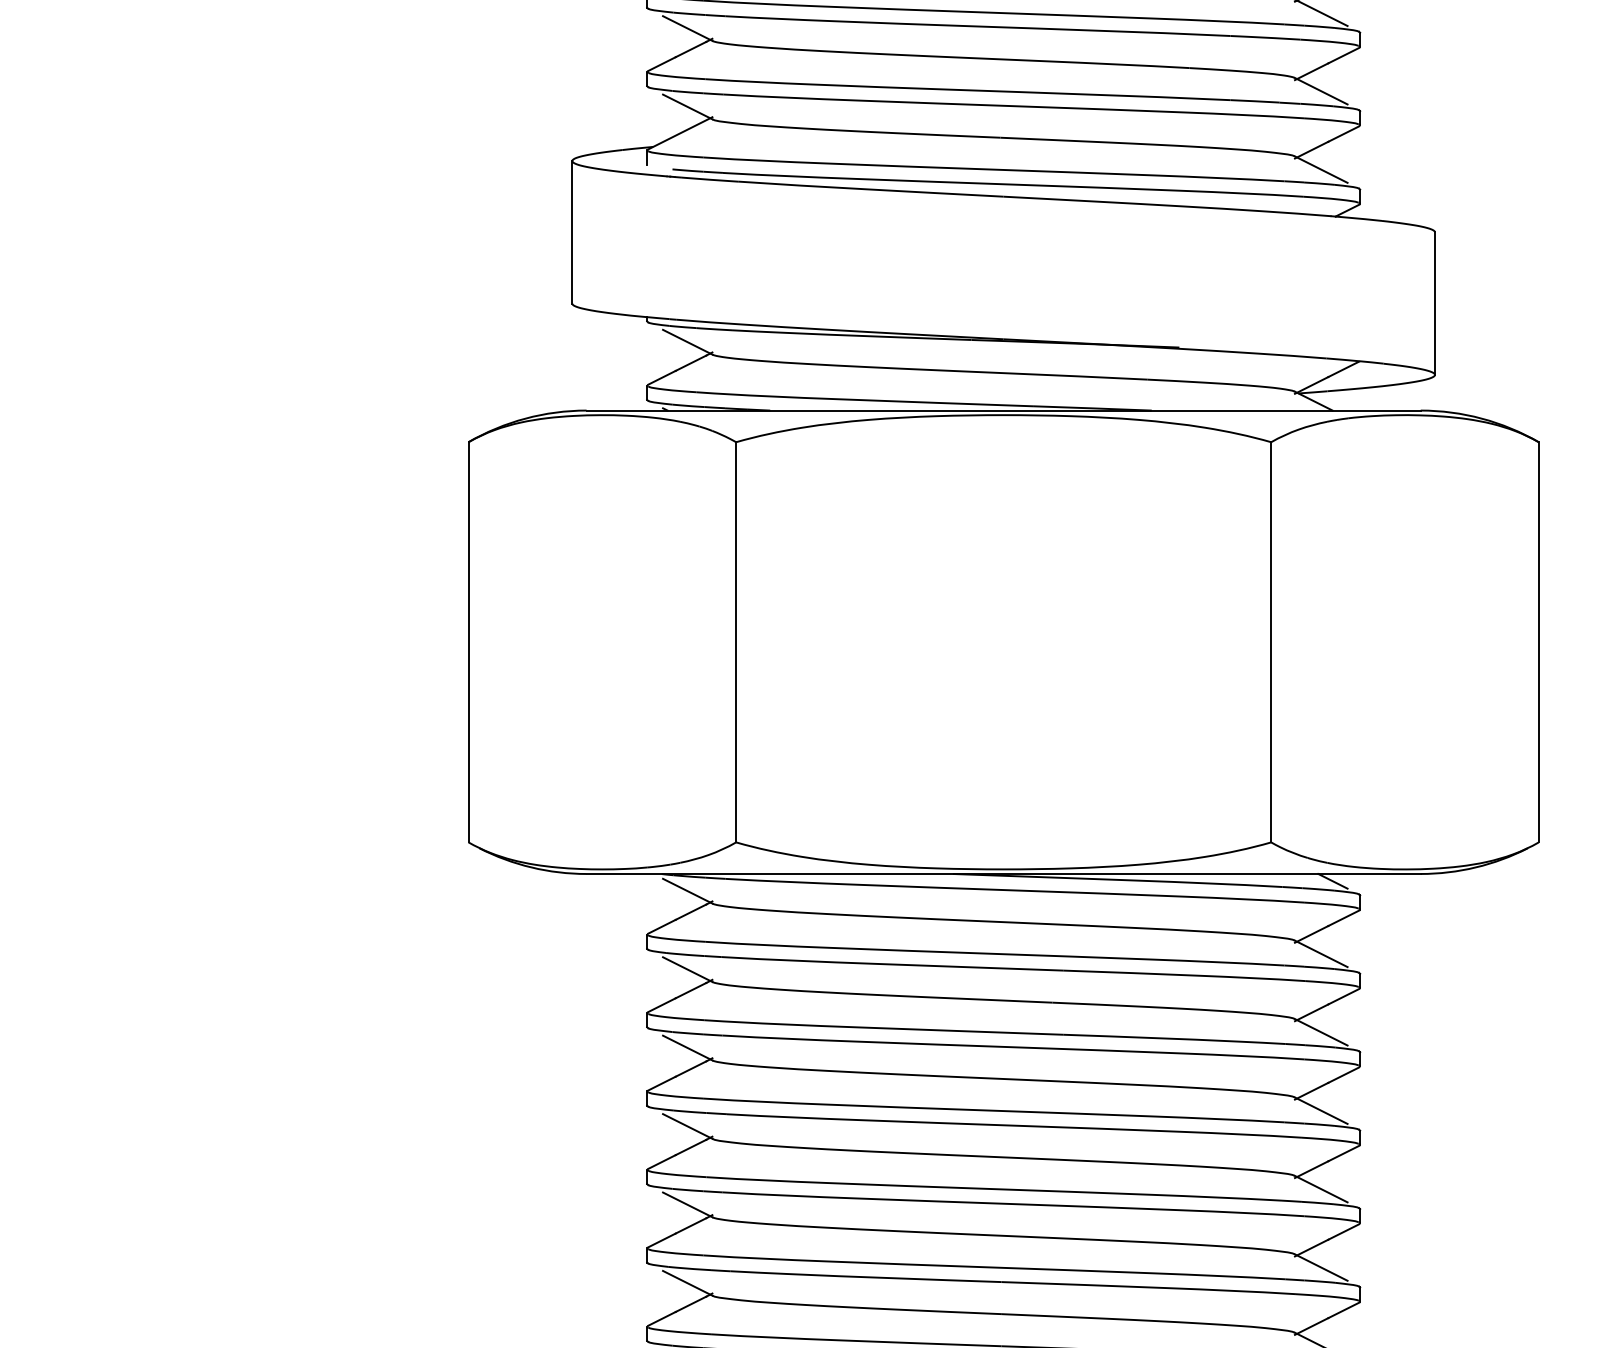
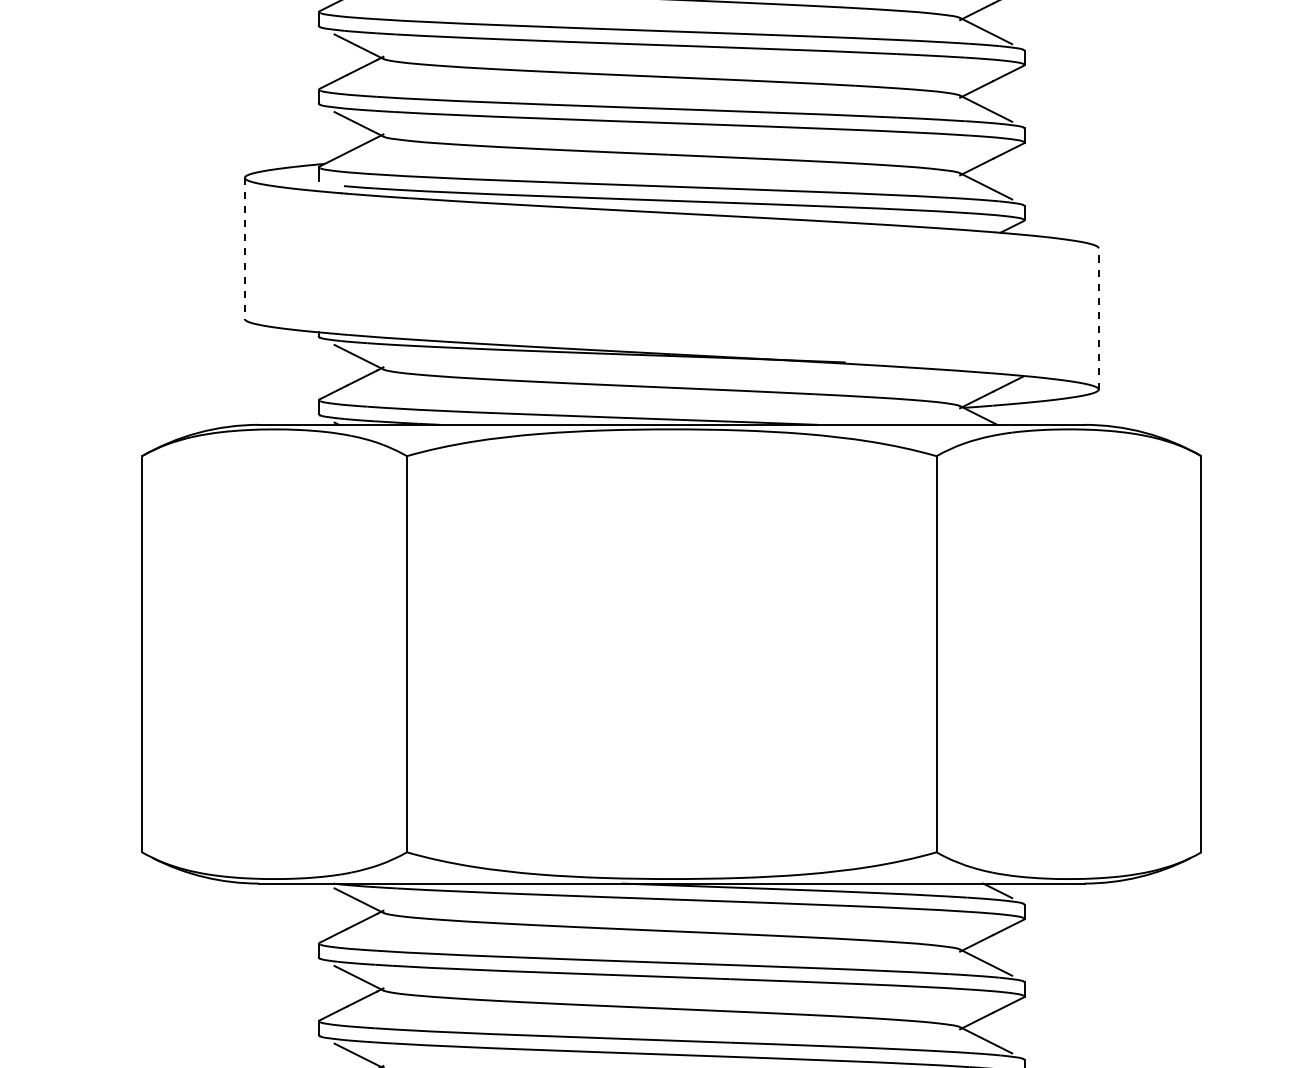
line: (572, 232) -> (244, 248), solid -> dashed
line: (1434, 303) -> (1098, 318), solid -> dashed

